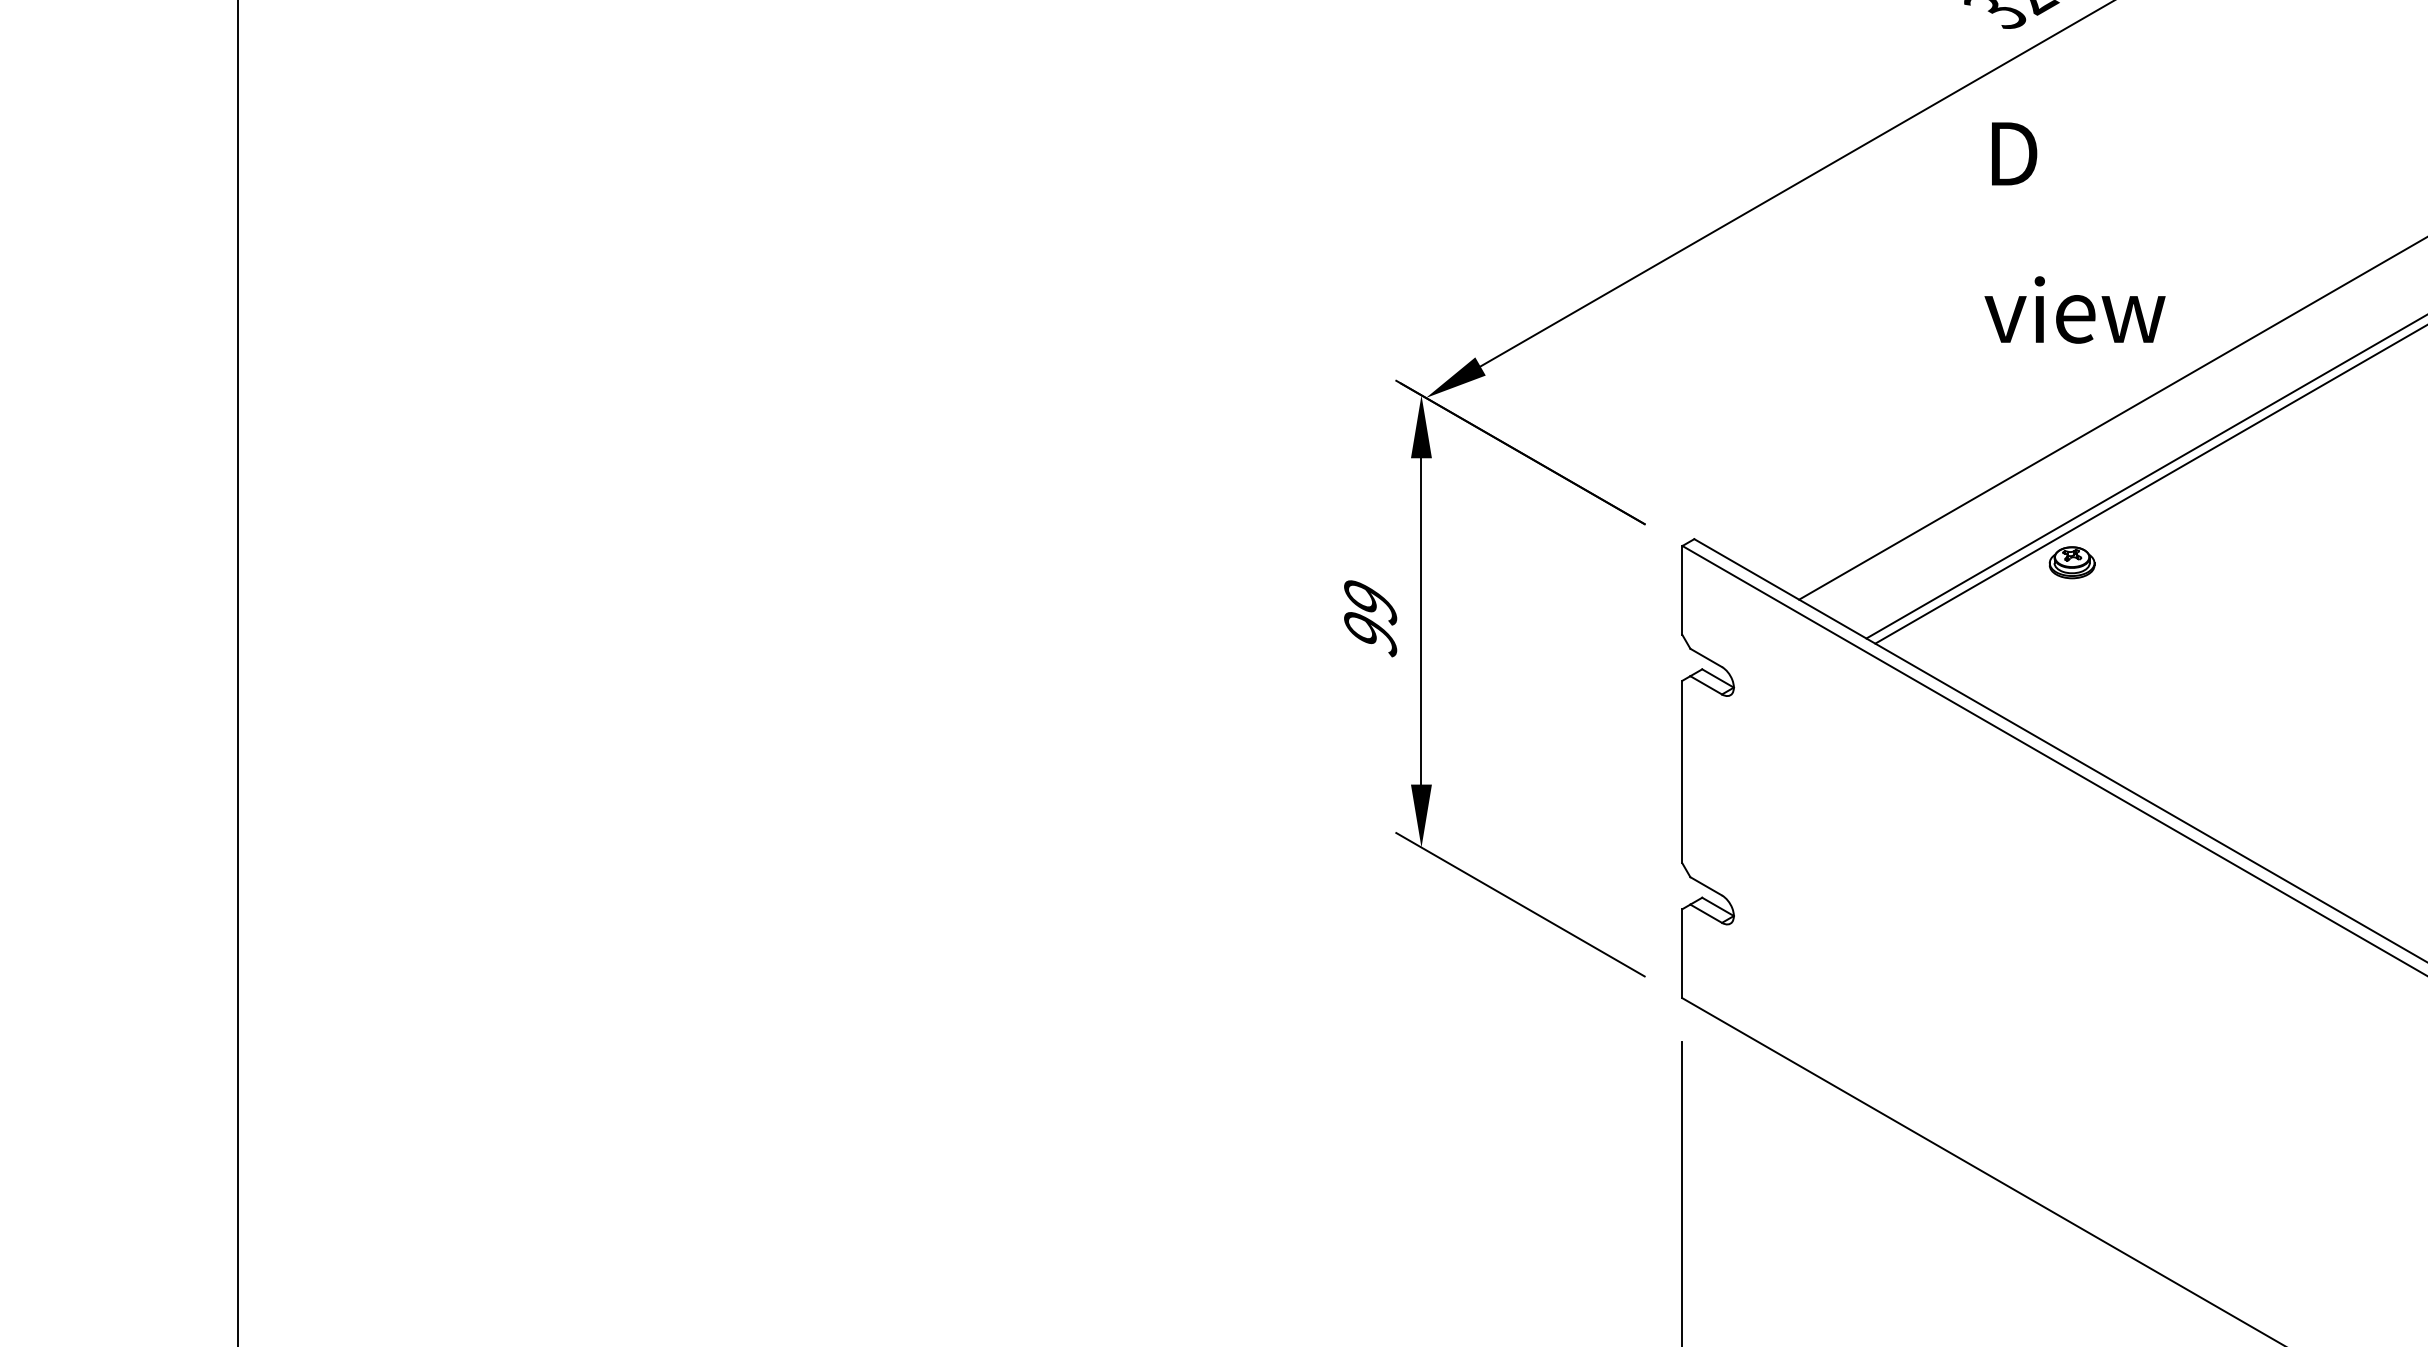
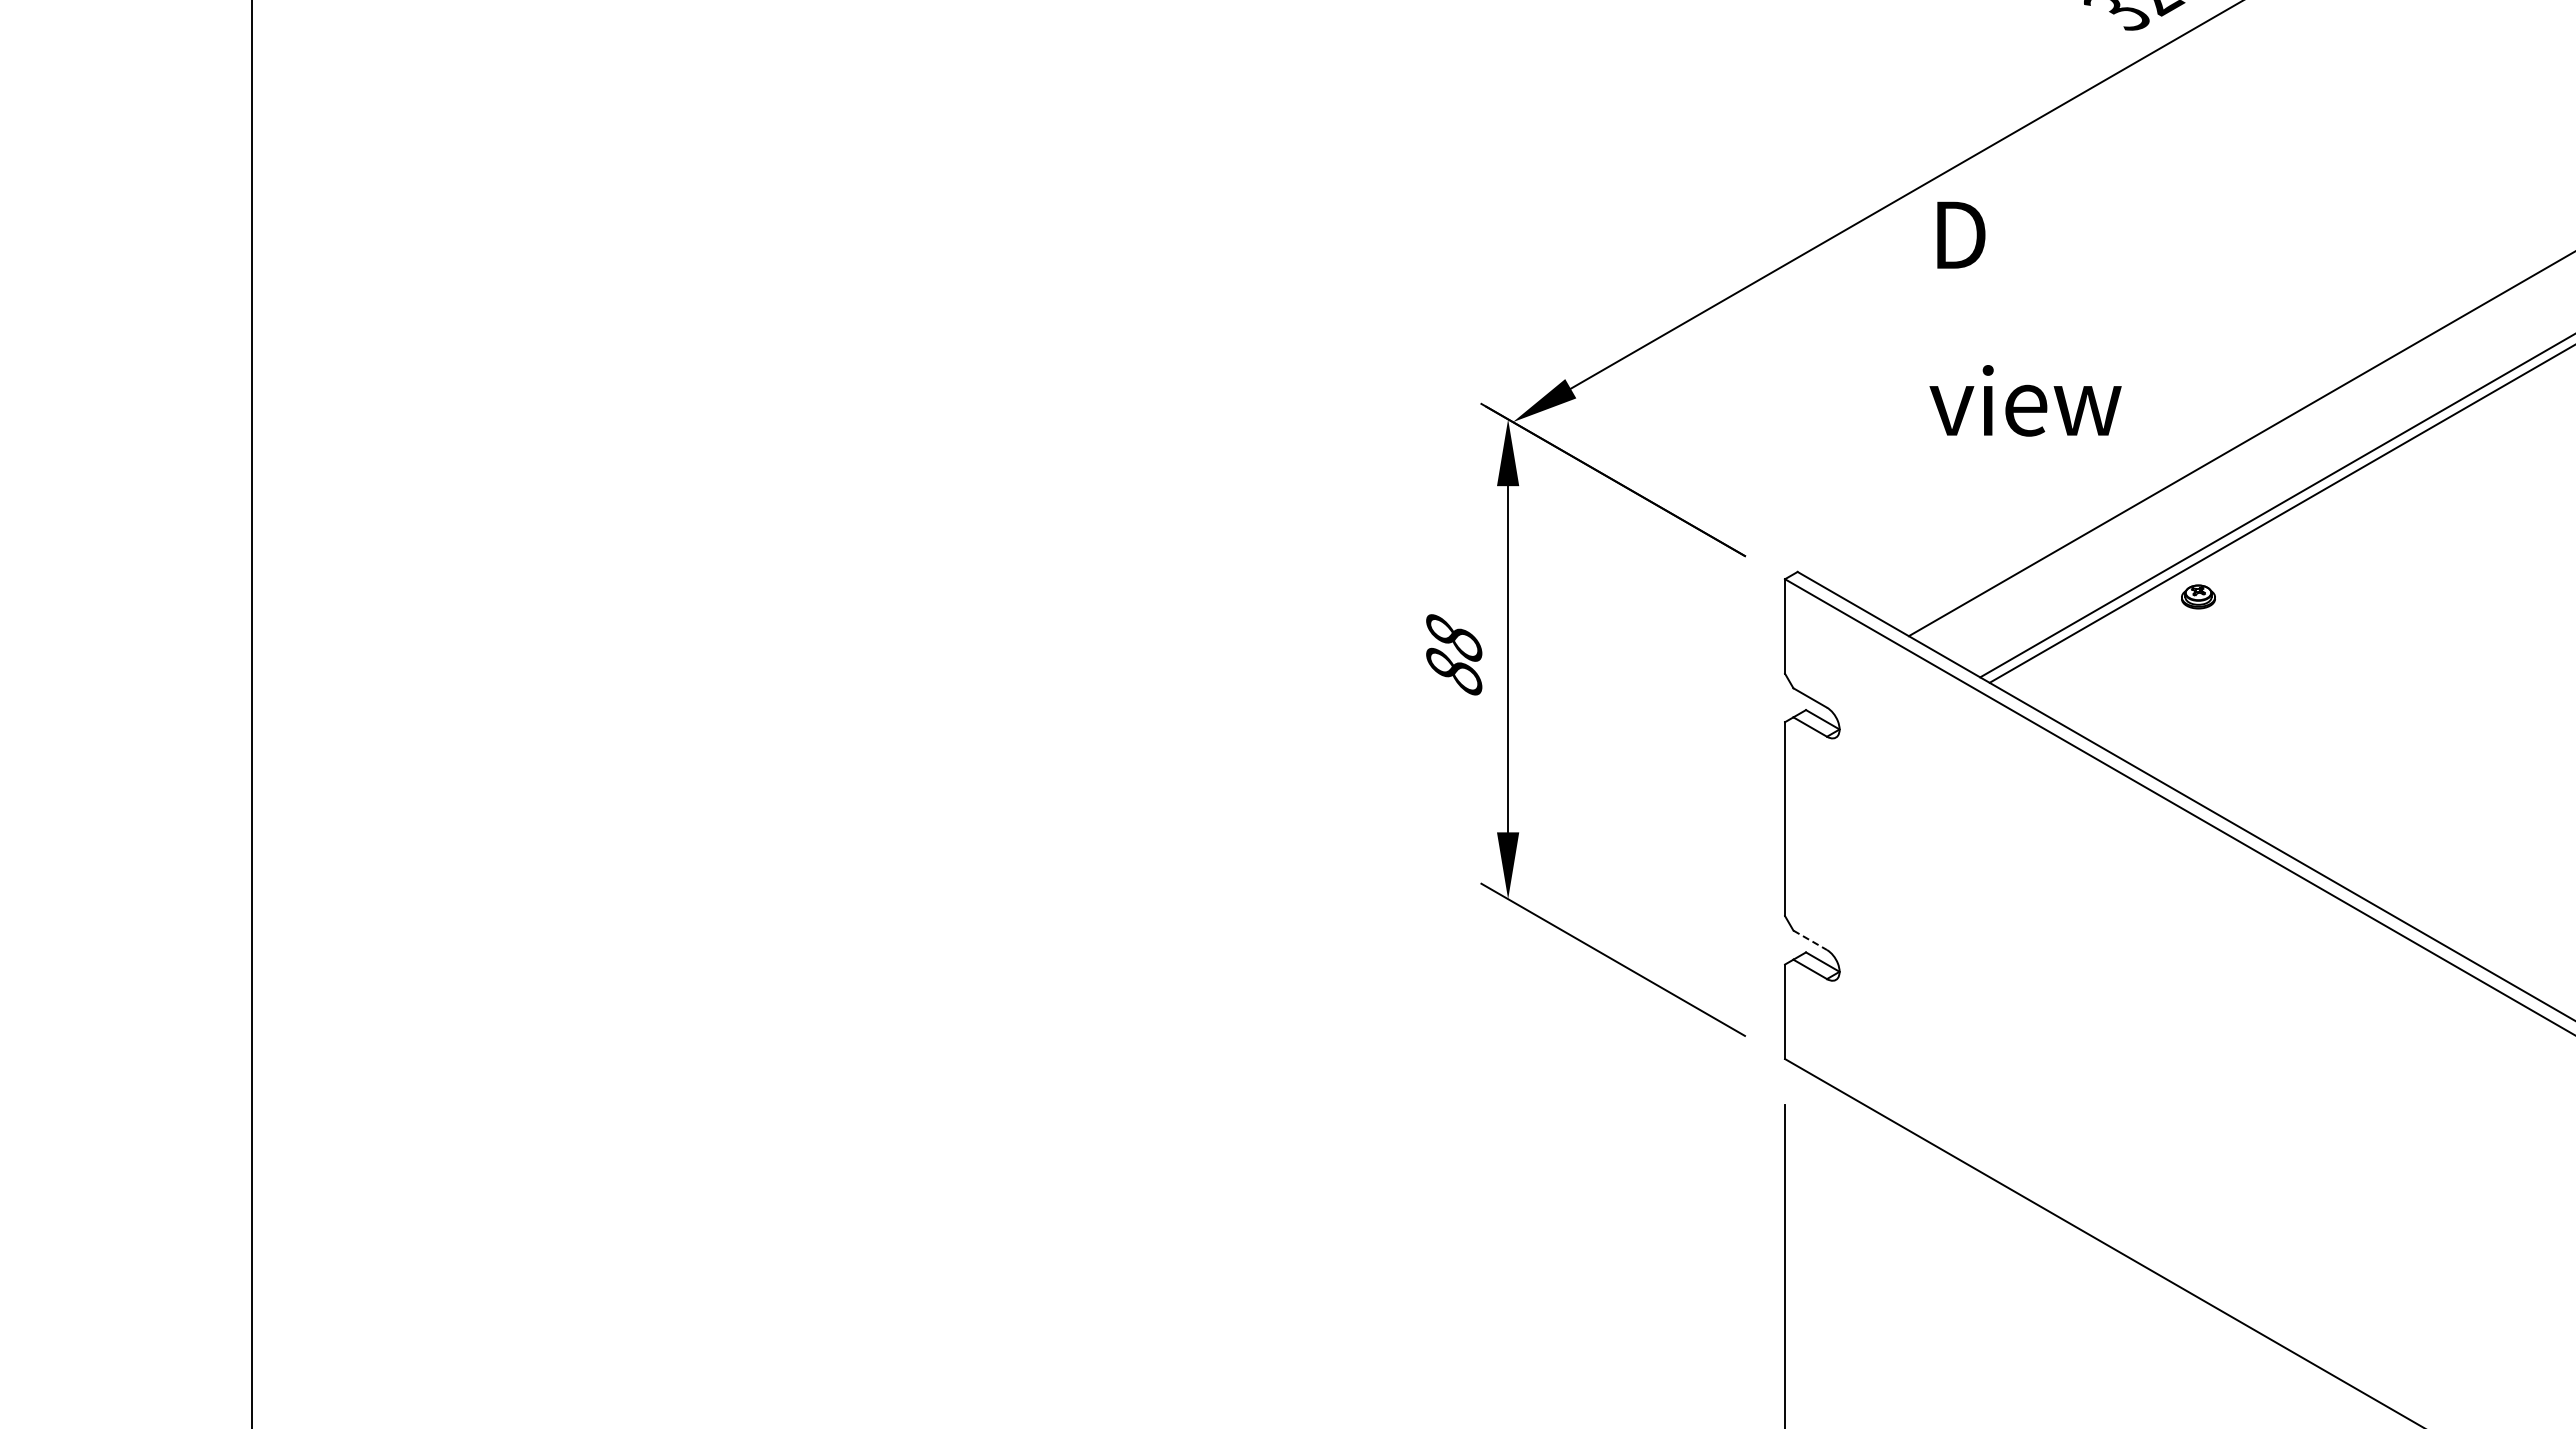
text: (2074, 232) -> (2025, 318), moved
part: (2072, 562) -> (2198, 596), size x0.7
text: (1370, 617) -> (1454, 655), 99 -> 88
line: (1706, 886) -> (1810, 940), solid -> dashed

